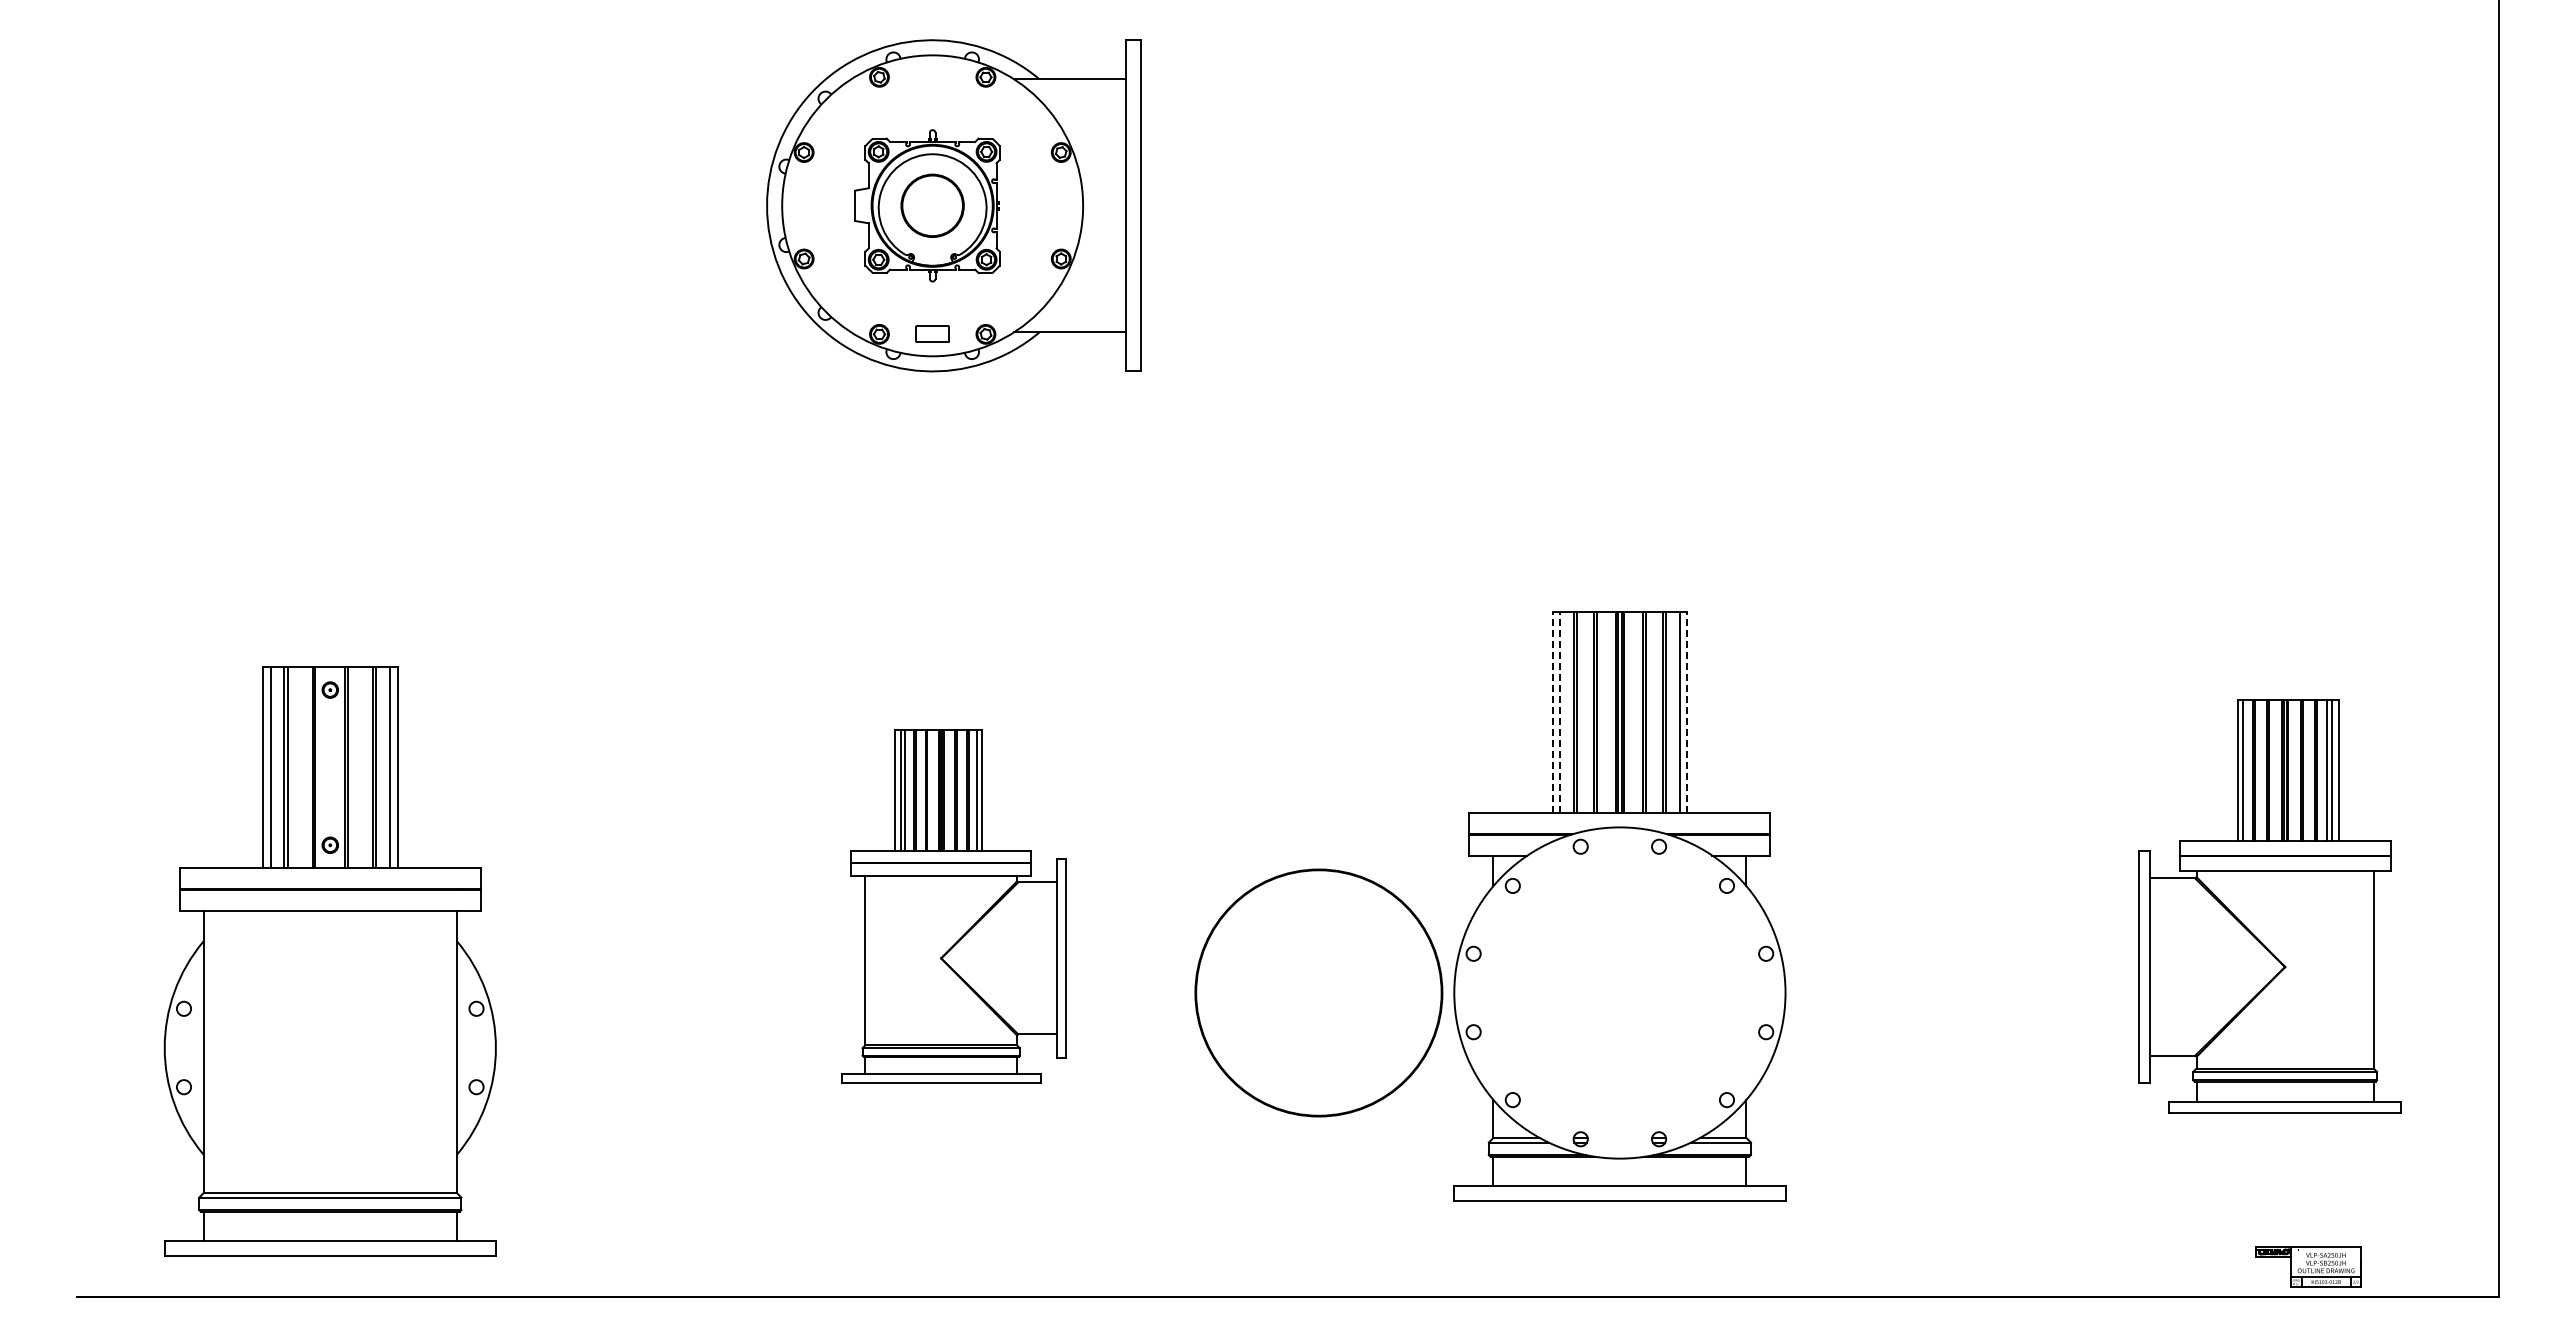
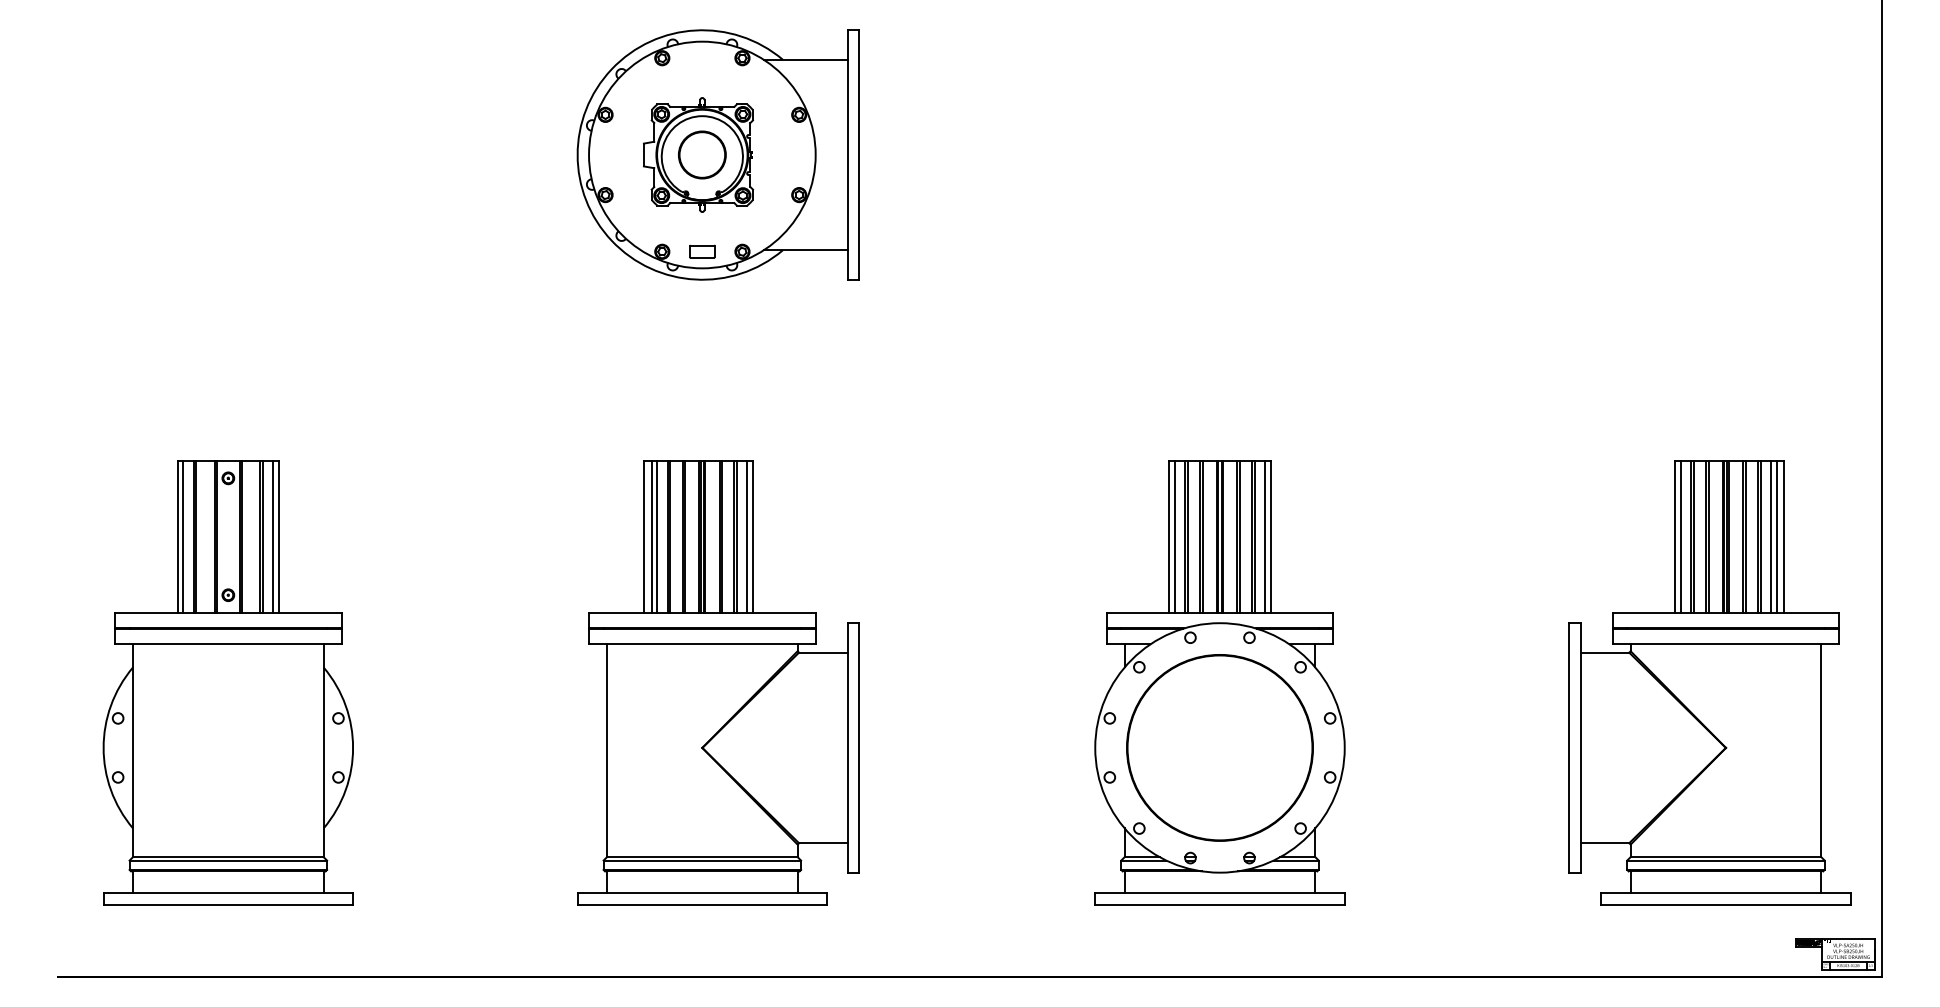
line: (1552, 712) -> (1169, 536), dashed -> solid
line: (1560, 712) -> (1175, 536), dashed -> solid
line: (1687, 712) -> (1270, 536), dashed -> solid
part: (953, 906) -> (718, 682), size x1.67
part: (2269, 906) -> (1709, 682), size x1.43
part: (329, 961) -> (227, 682), moved
circle: (1318, 992) -> (1219, 747), moved
part: (2308, 1266) -> (1835, 953), moved

